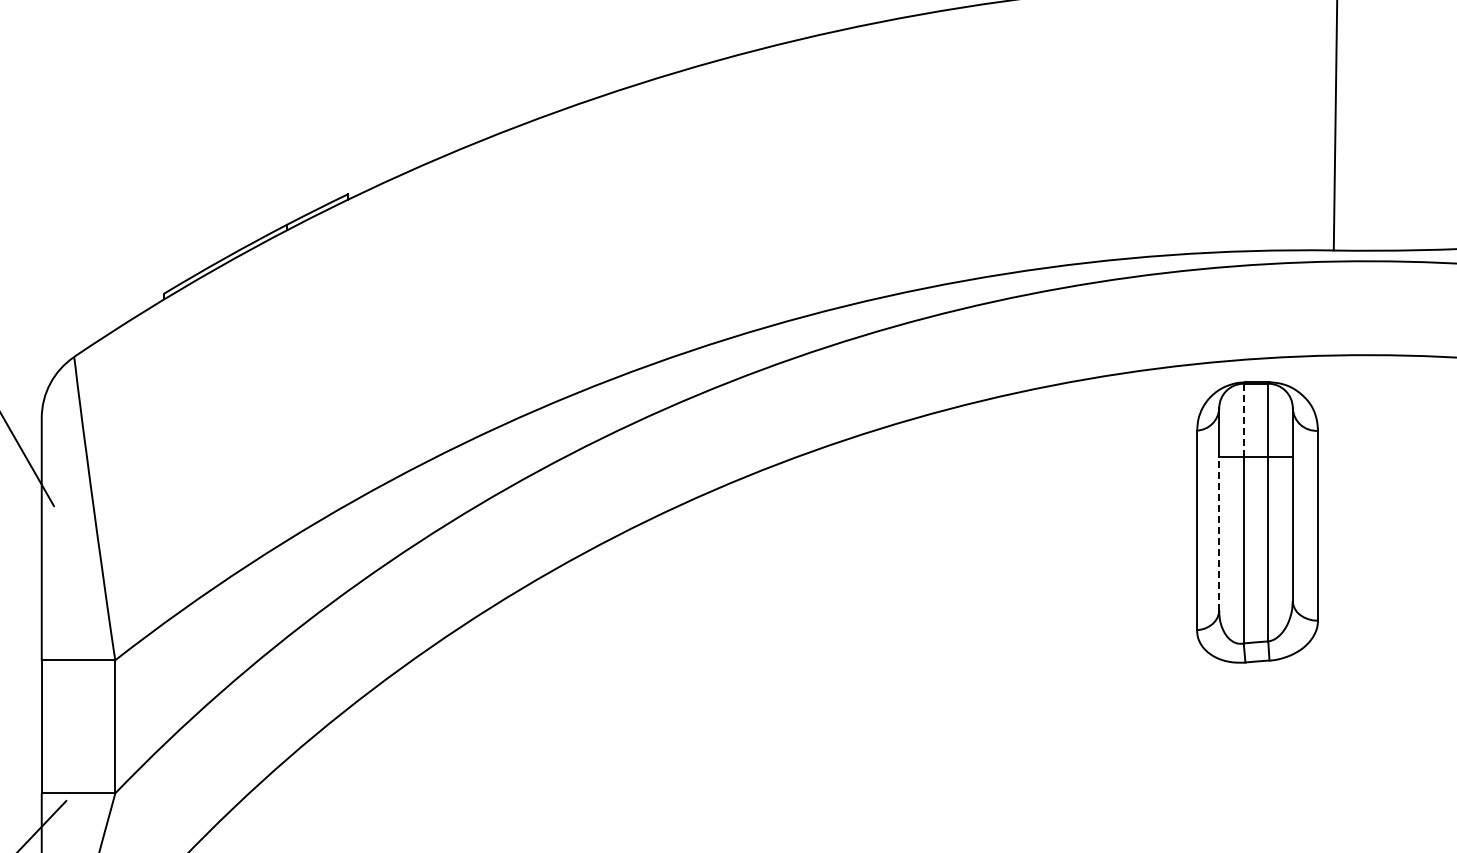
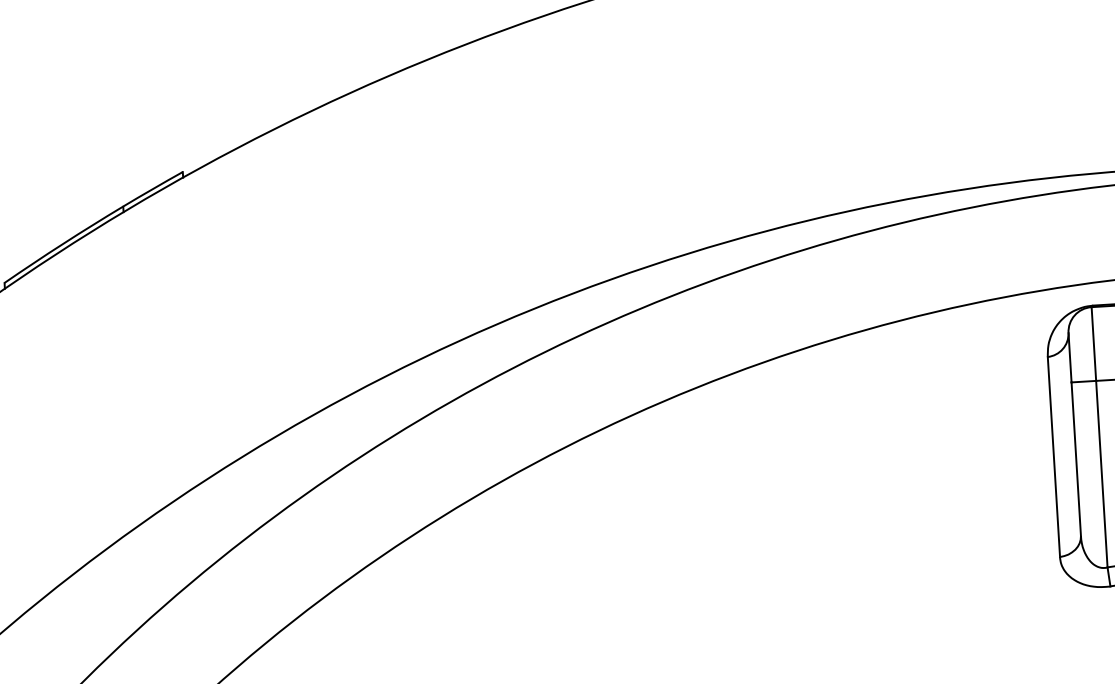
line: (1243, 420) -> (1093, 344), dashed -> solid
line: (1219, 533) -> (1076, 458), dashed -> solid

